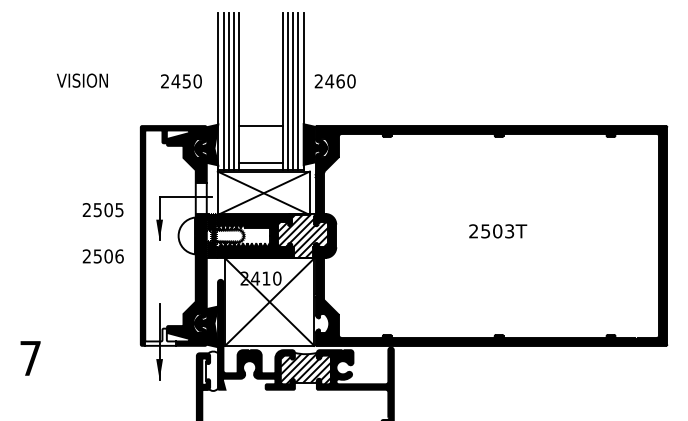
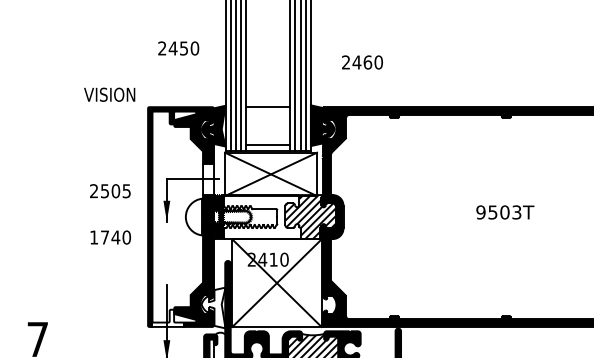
text: (82, 80) -> (109, 94), moved
text: (181, 81) -> (178, 48), moved
text: (334, 81) -> (361, 62), moved
text: (473, 231) -> (480, 212), 2503T -> 9503T
fill: (254, 235) -> (261, 216), removed
text: (102, 256) -> (109, 237), 2506 -> 1740
fill: (205, 326) -> (212, 307), removed

